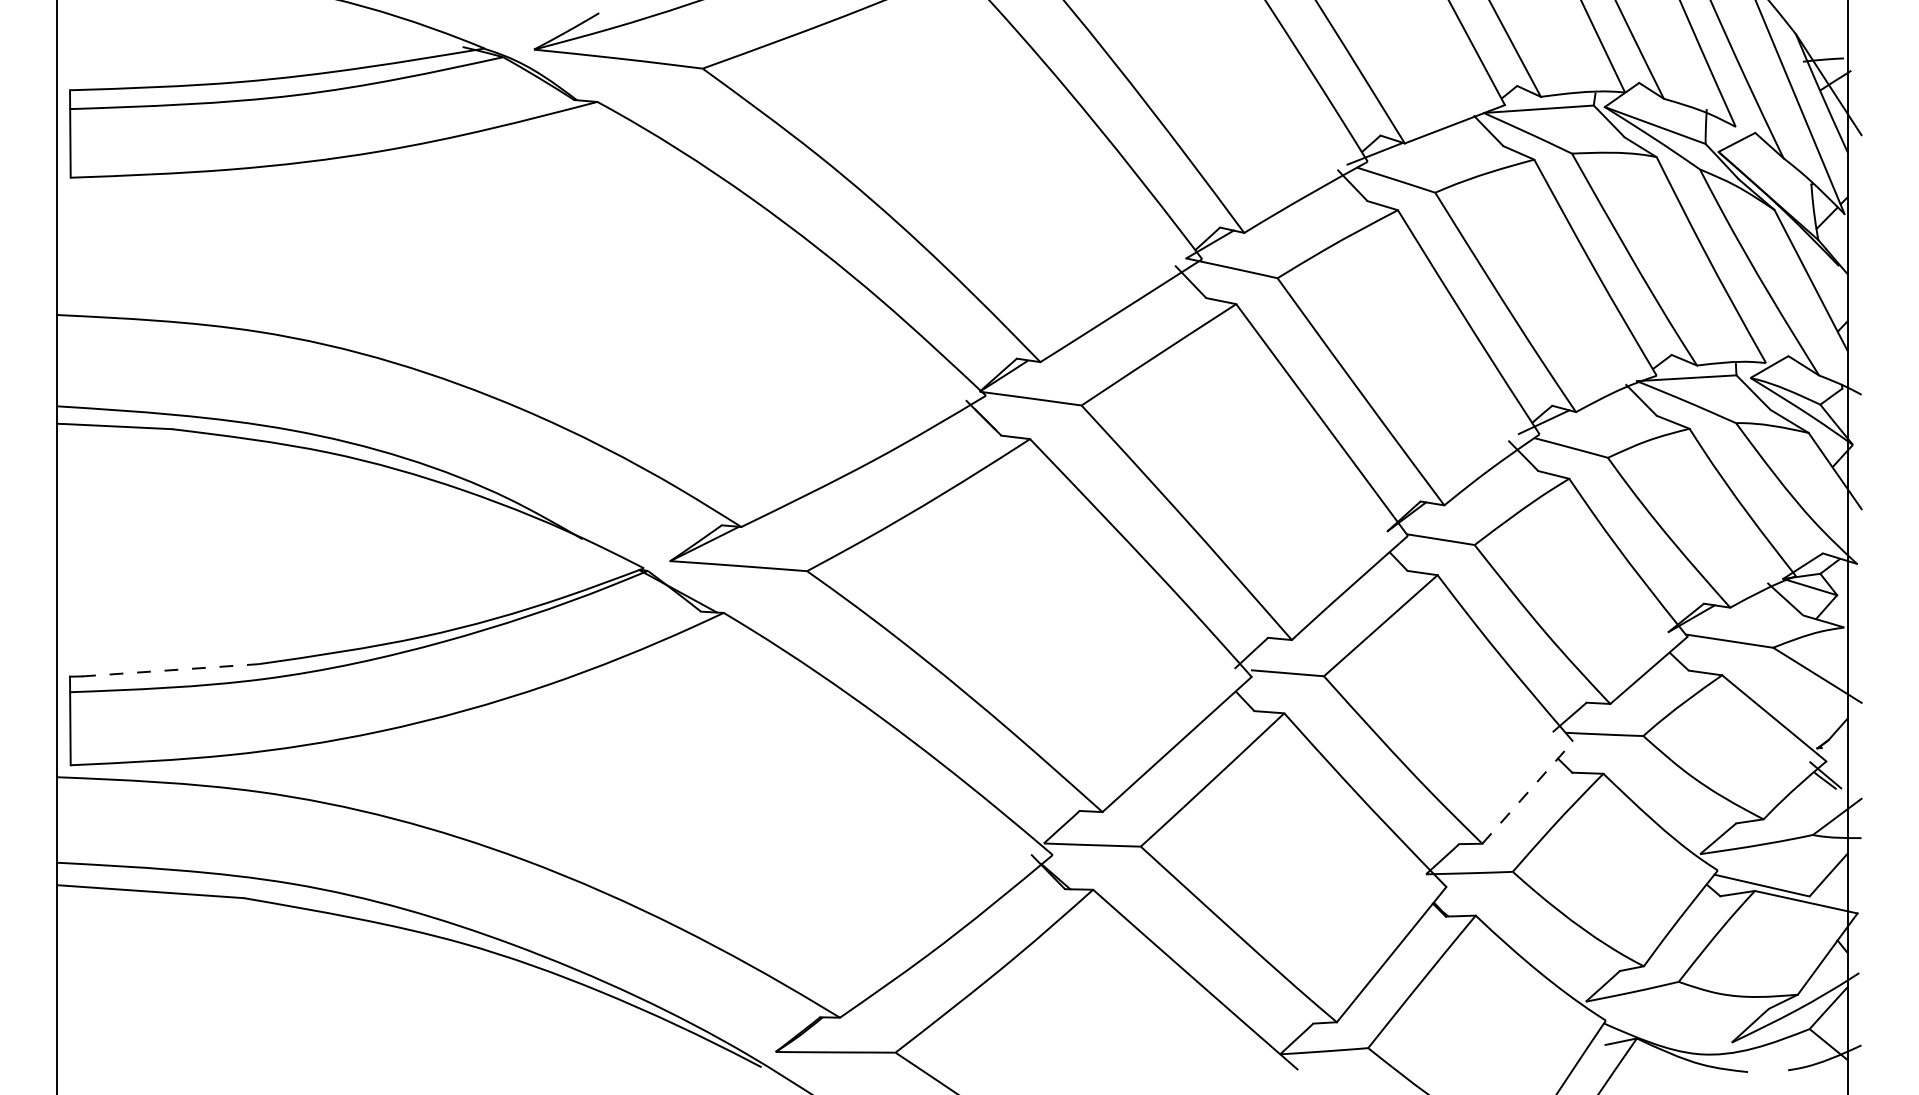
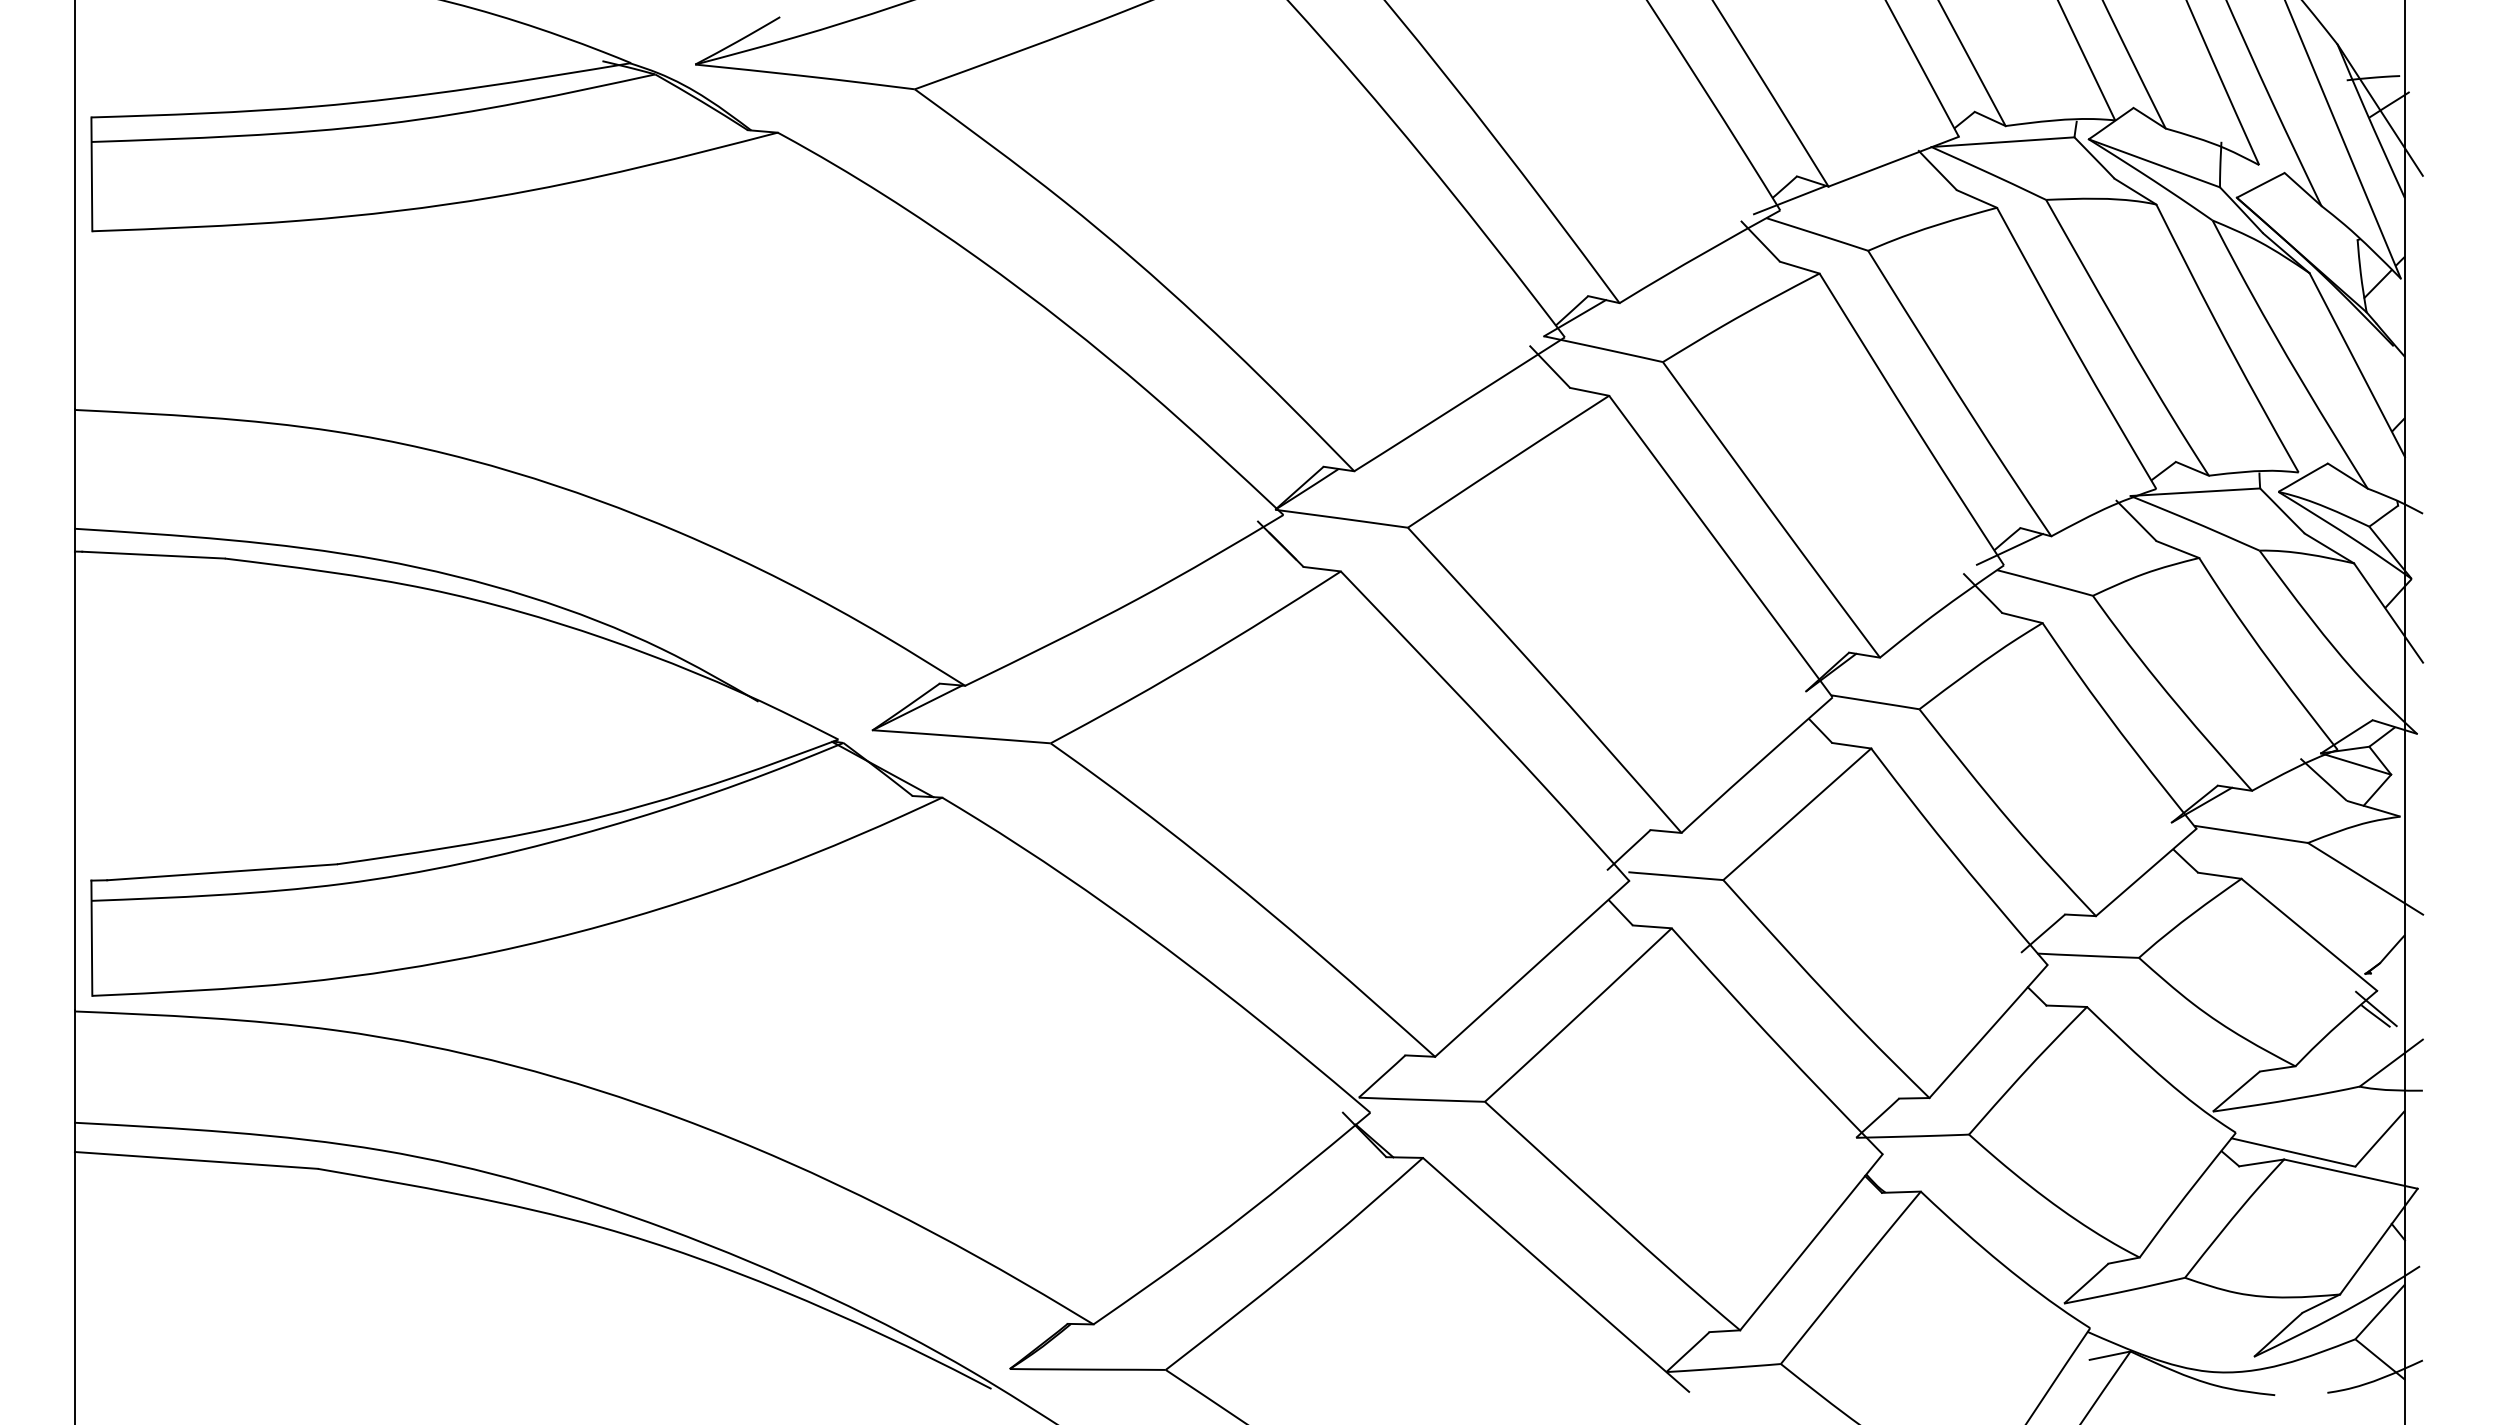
line: (170, 670) -> (222, 872), dashed -> solid
line: (1527, 792) -> (1988, 1031), dashed -> solid

